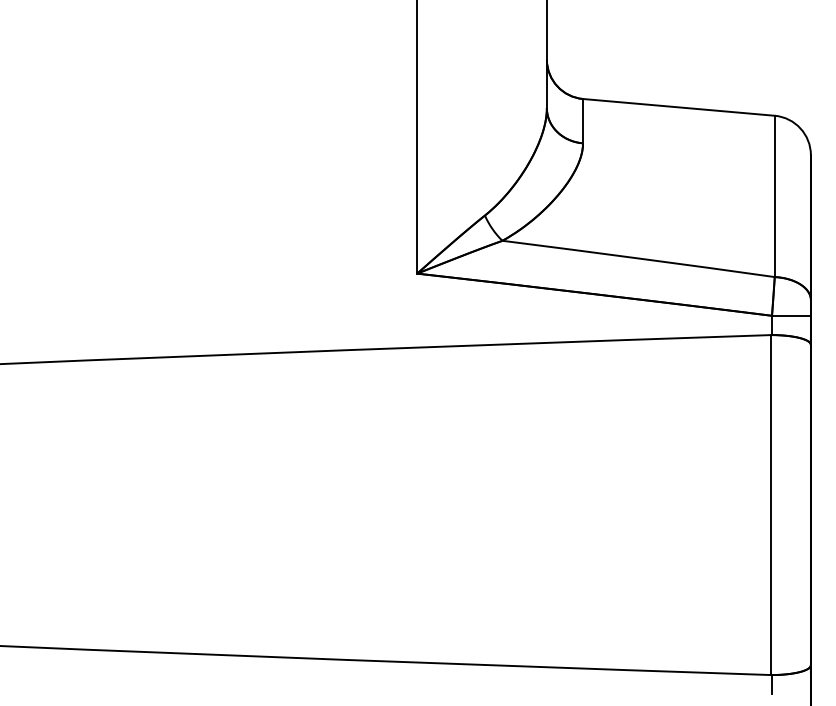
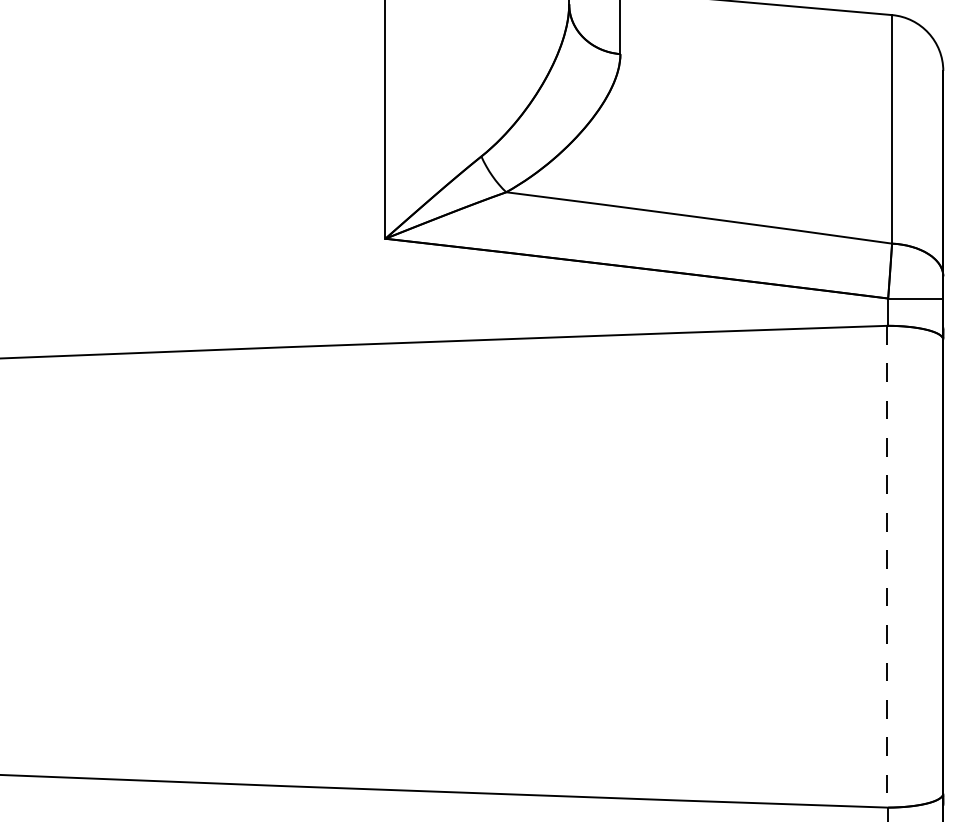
line: (771, 505) -> (887, 567), solid -> dashed

